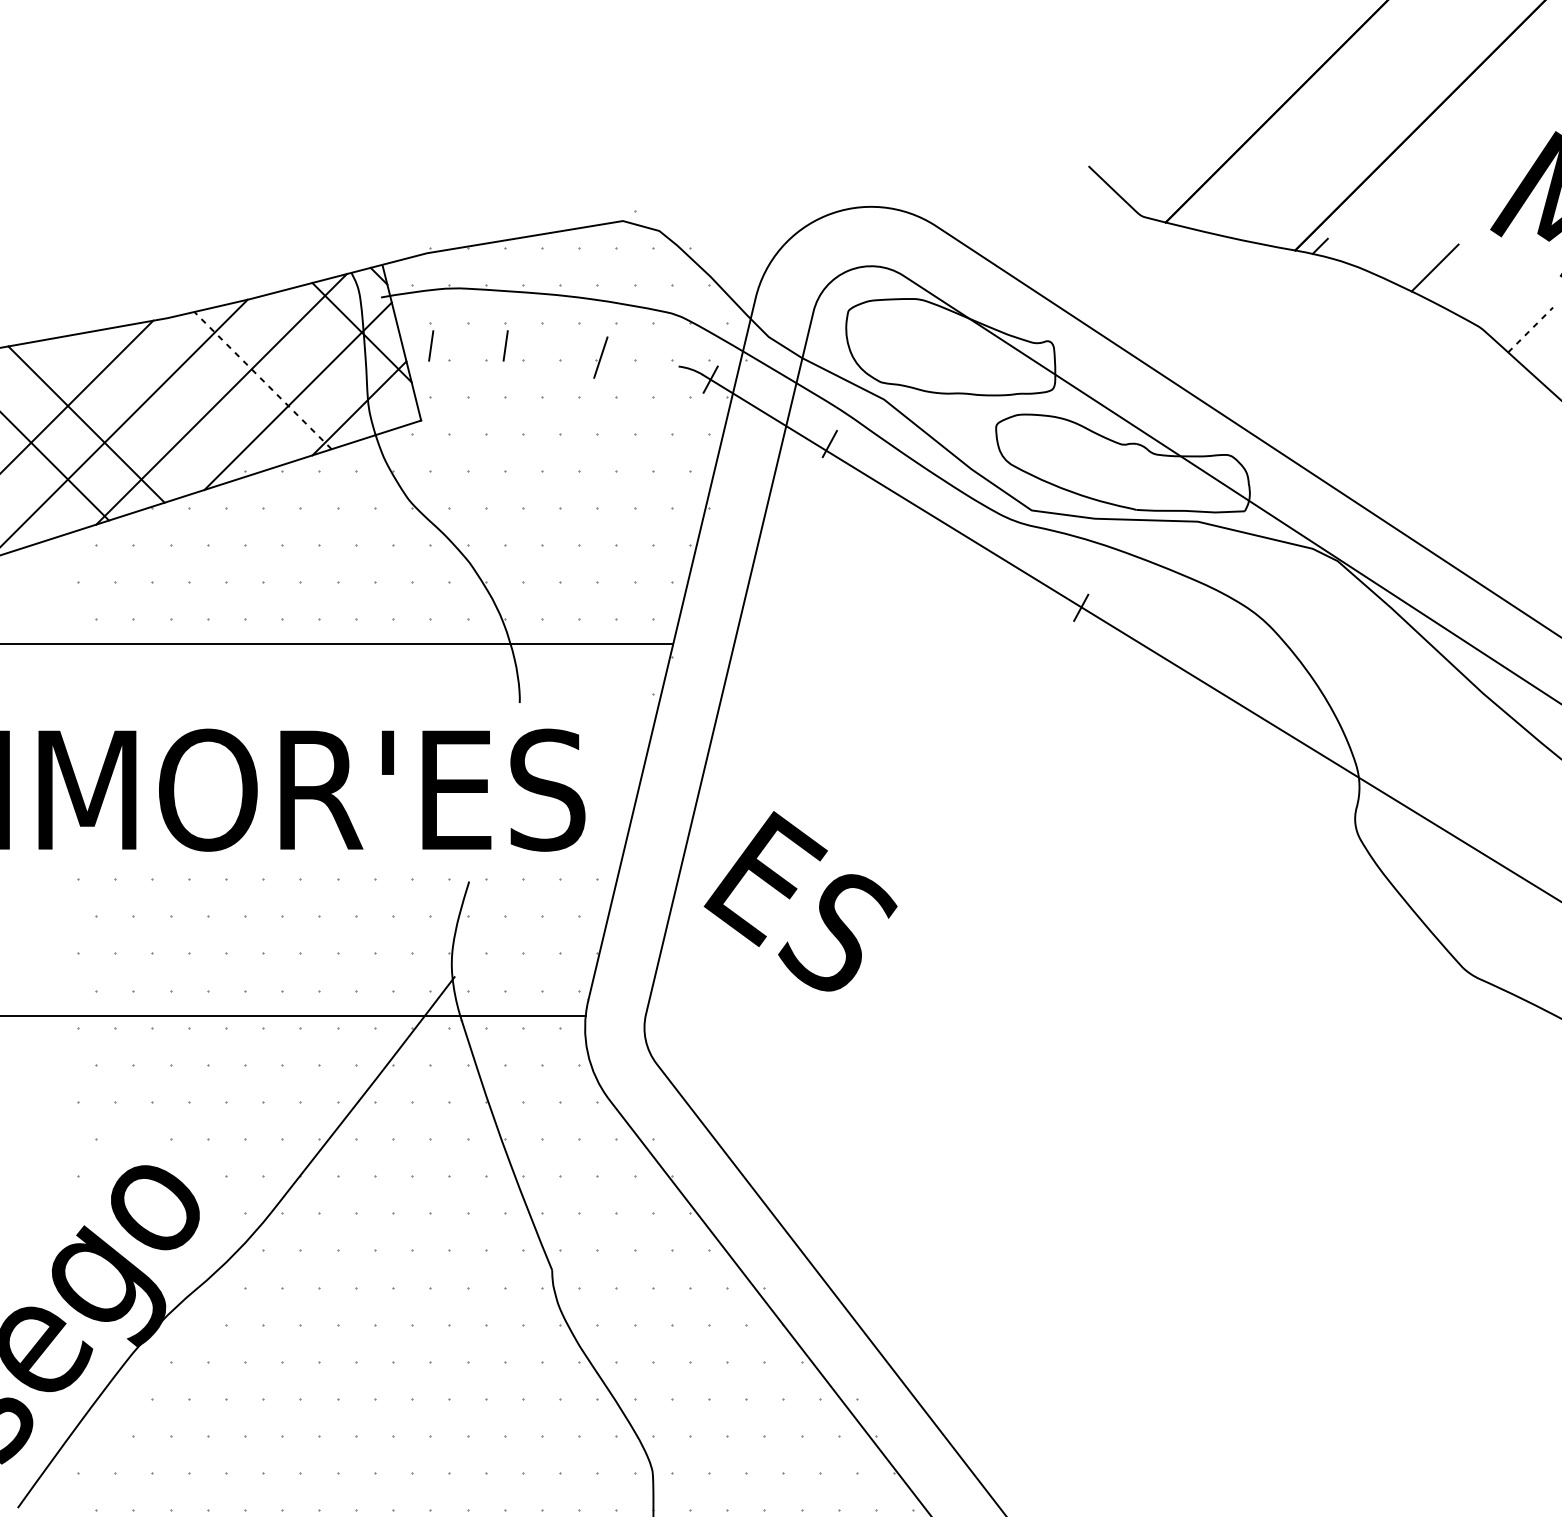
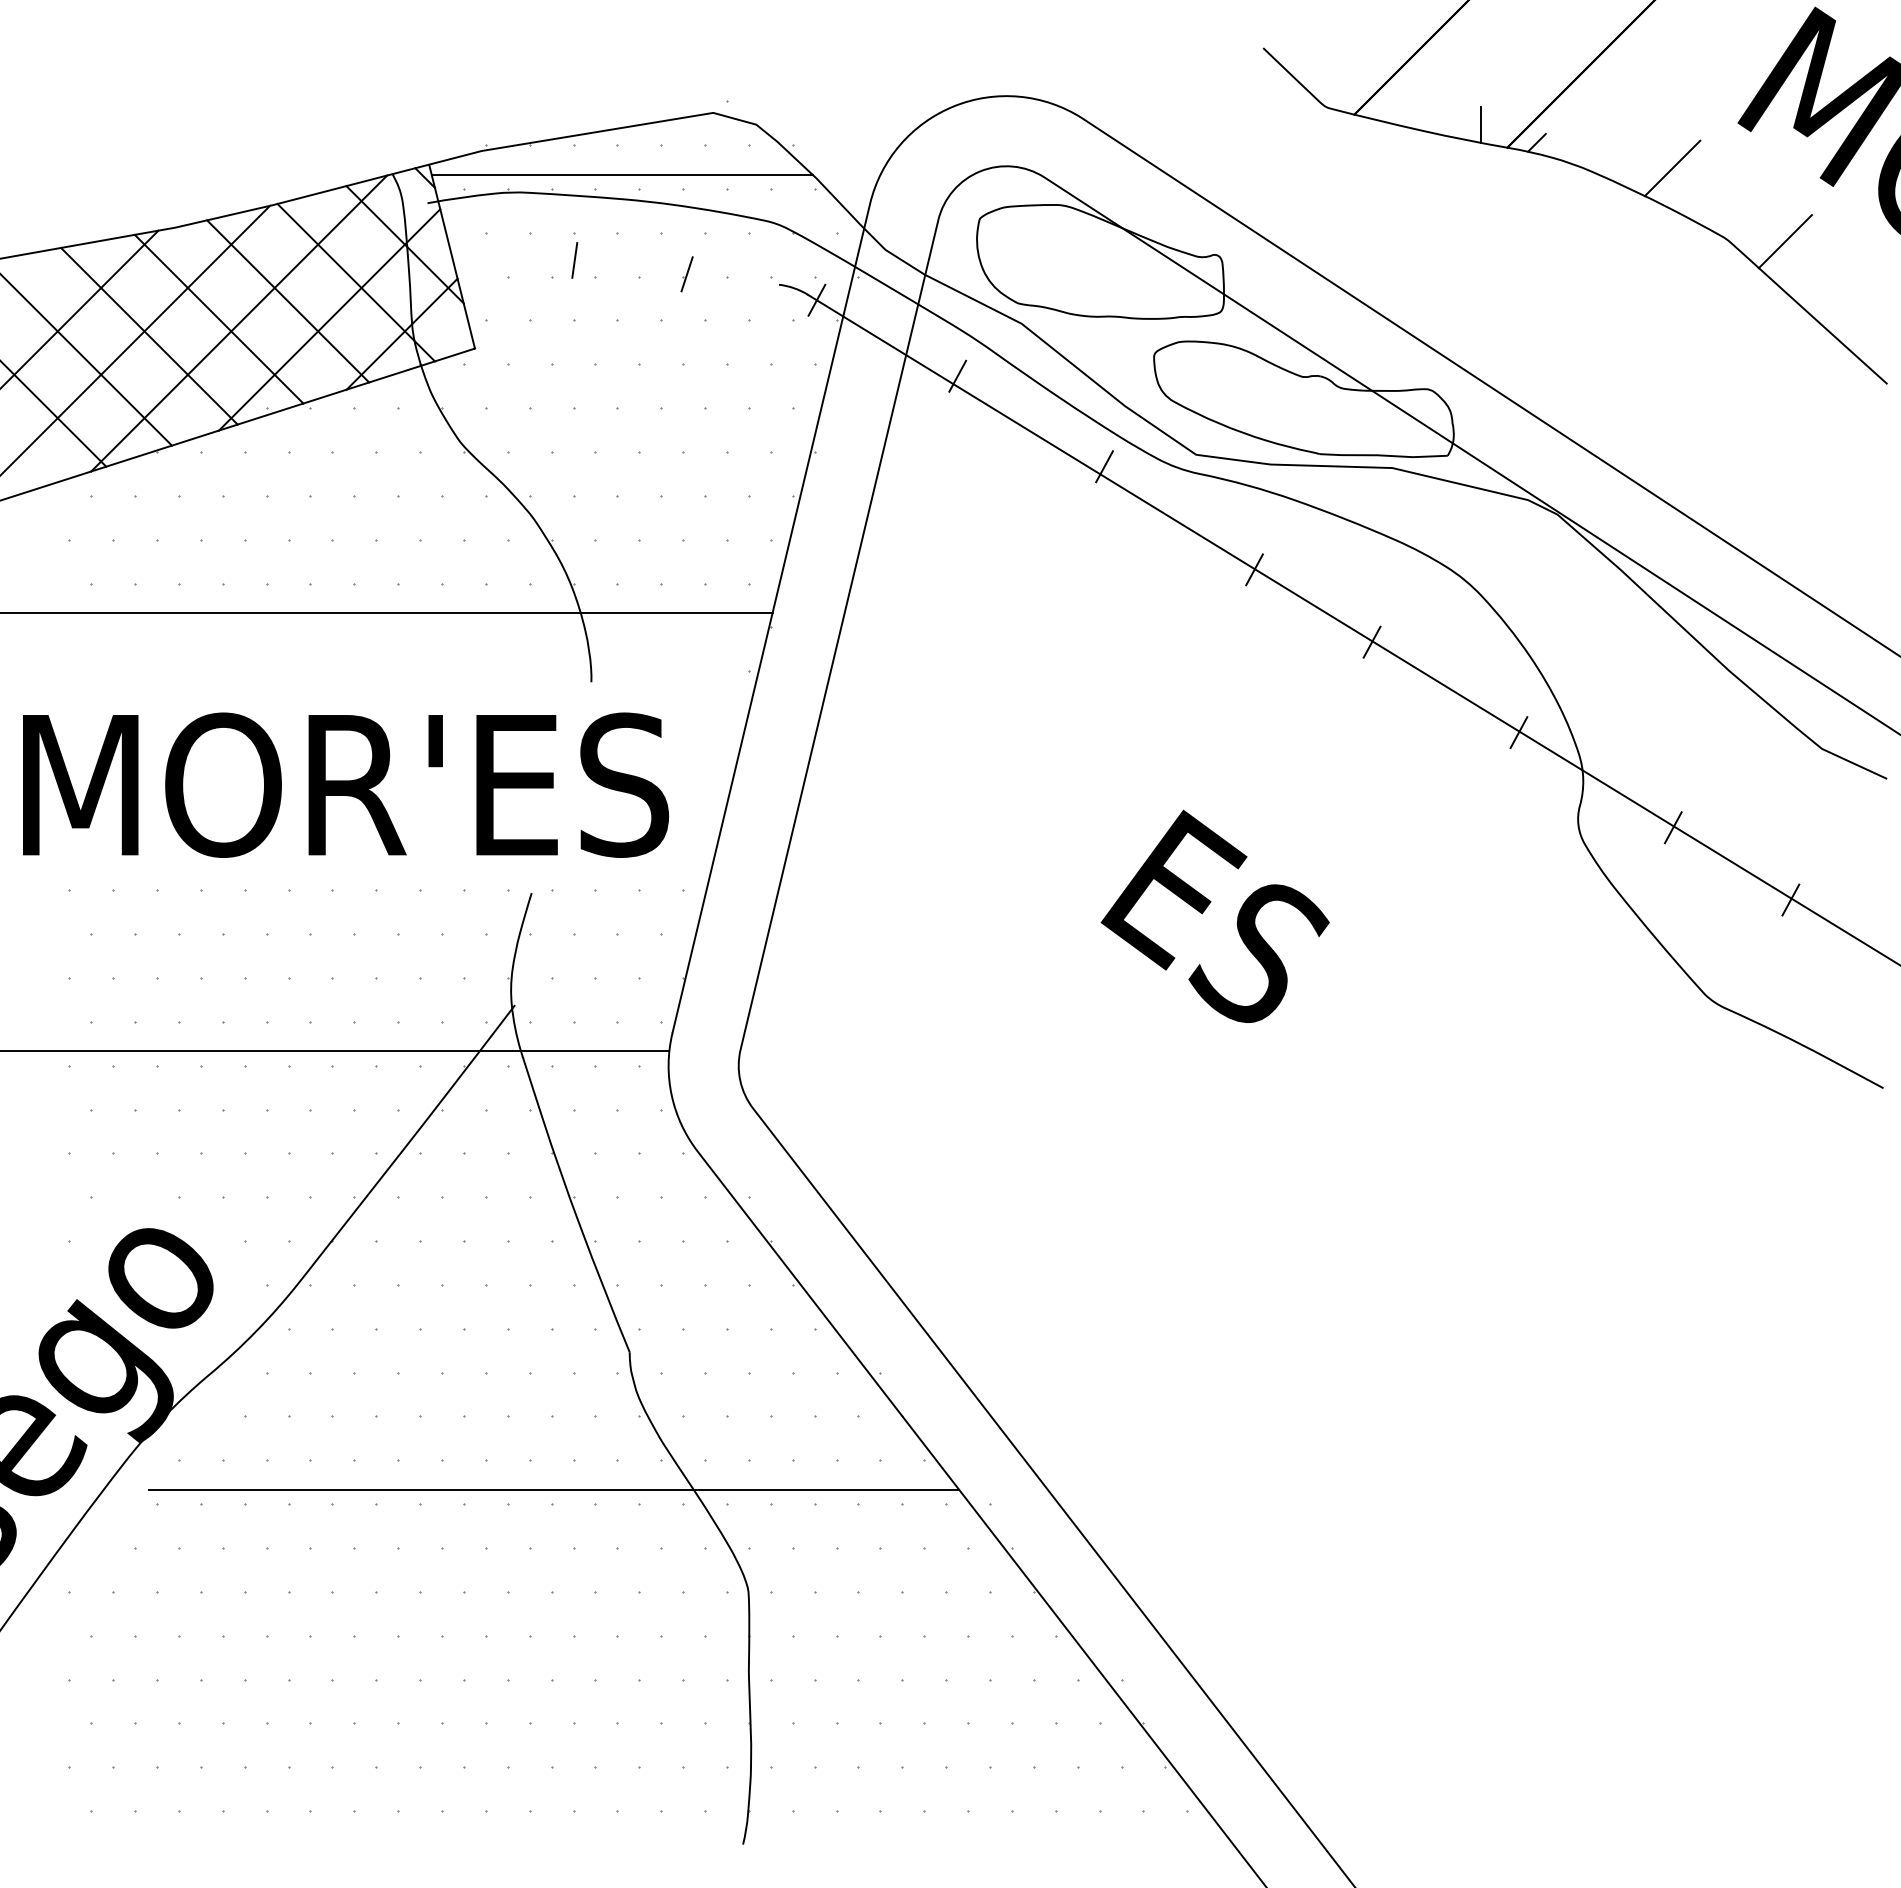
line: (1272, 230) -> (1480, 124), added
line: (545, 273) -> (621, 174), added
line: (1530, 329) -> (1785, 241), dashed -> solid
line: (430, 345) -> (486, 260), removed
part: (600, 357) -> (686, 274), size x0.71
line: (320, 364) -> (355, 282), added
line: (263, 380) -> (288, 301), dashed -> solid
line: (204, 395) -> (218, 318), added
line: (145, 410) -> (149, 336), added
line: (954, 520) -> (1104, 466), added
line: (1180, 668) -> (1371, 641), added
line: (1304, 745) -> (1518, 732), added
line: (1435, 826) -> (1672, 827), added
line: (1534, 886) -> (1790, 899), added
text: (800, 900) -> (1214, 915), moved
line: (487, 1386) -> (553, 1489), added

